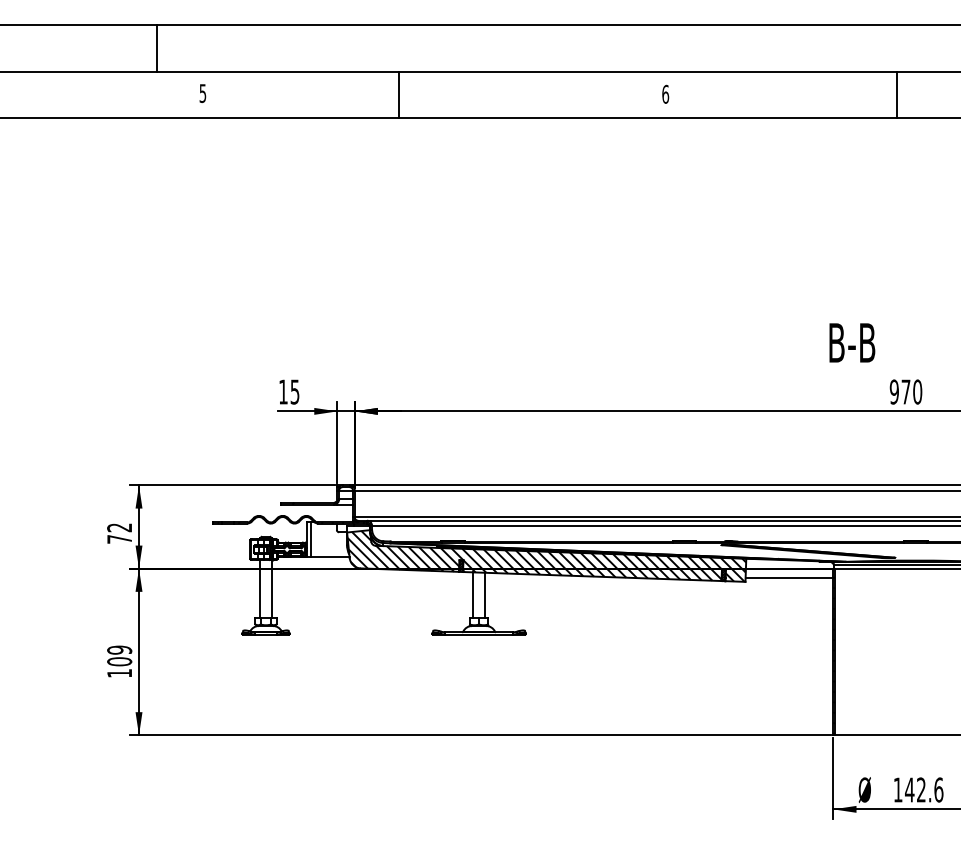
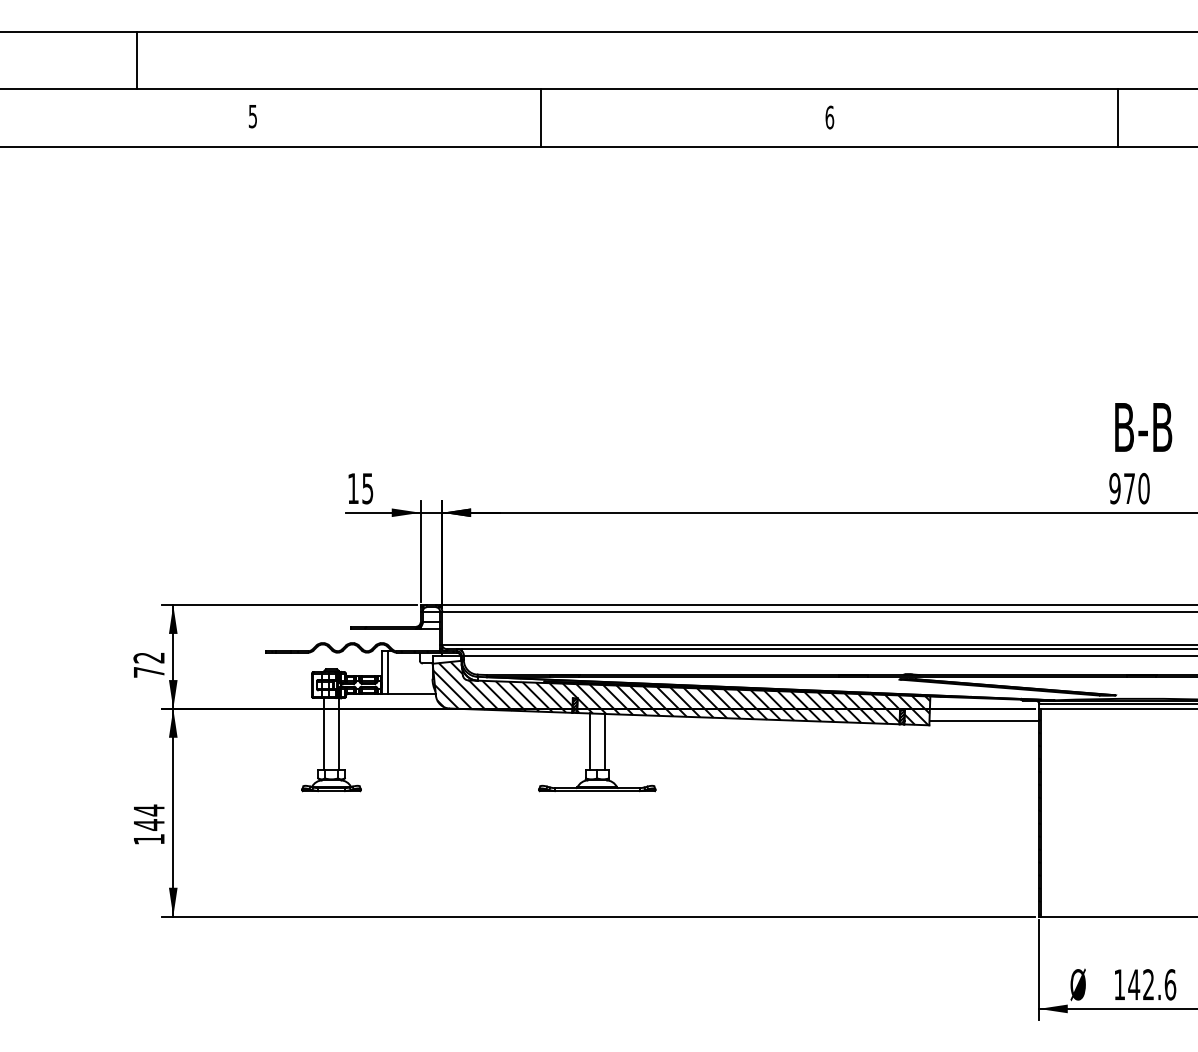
line: (157, 48) -> (137, 60), moved
line: (398, 94) -> (540, 117), moved
text: (852, 342) -> (1143, 426), moved
text: (119, 655) -> (148, 817), 109 -> 144

